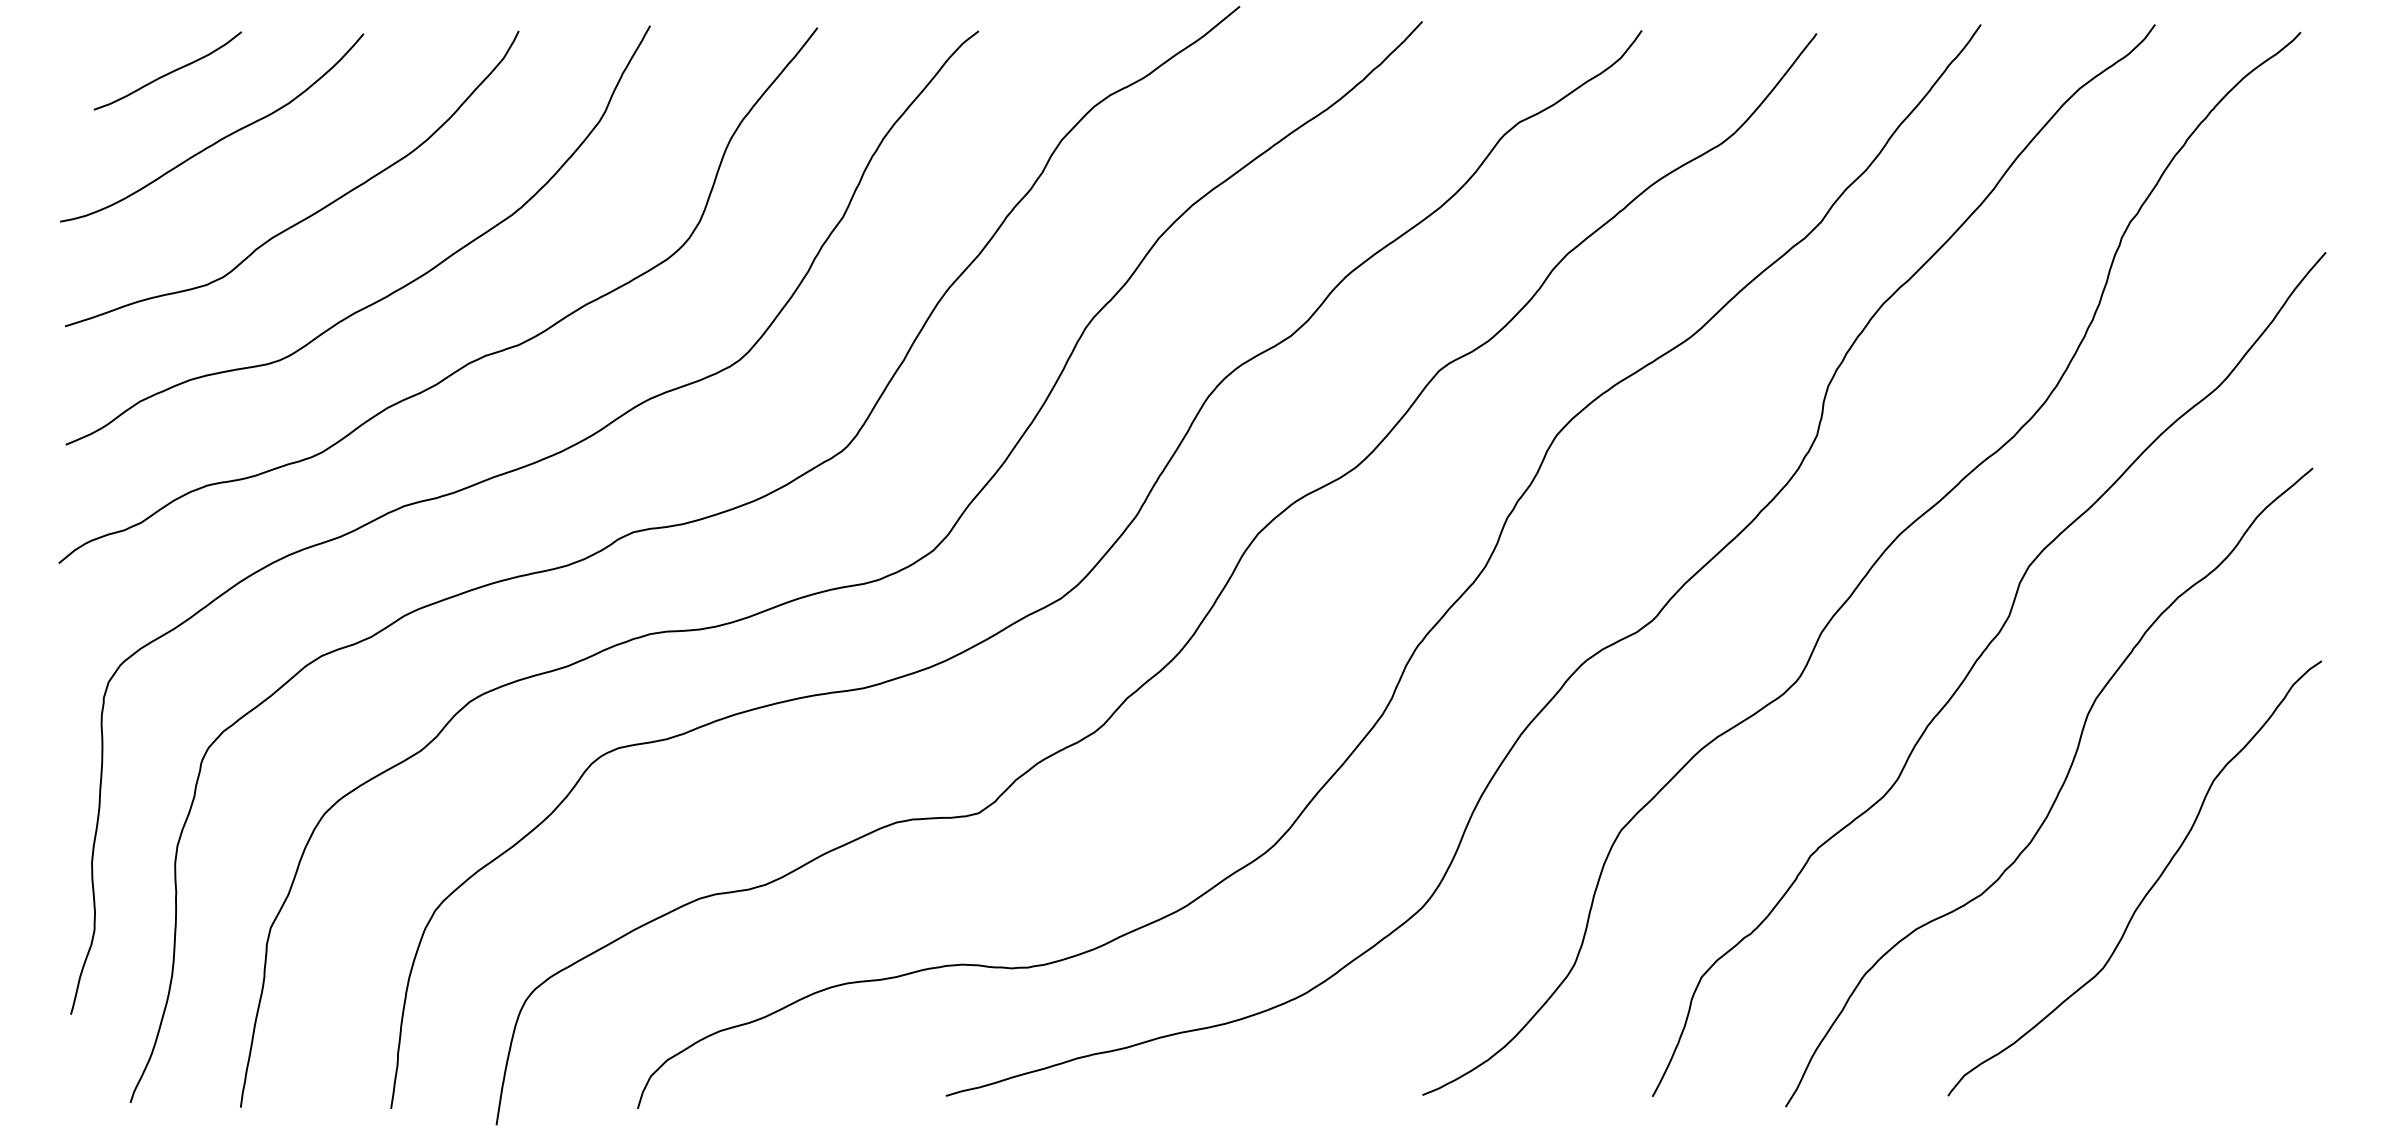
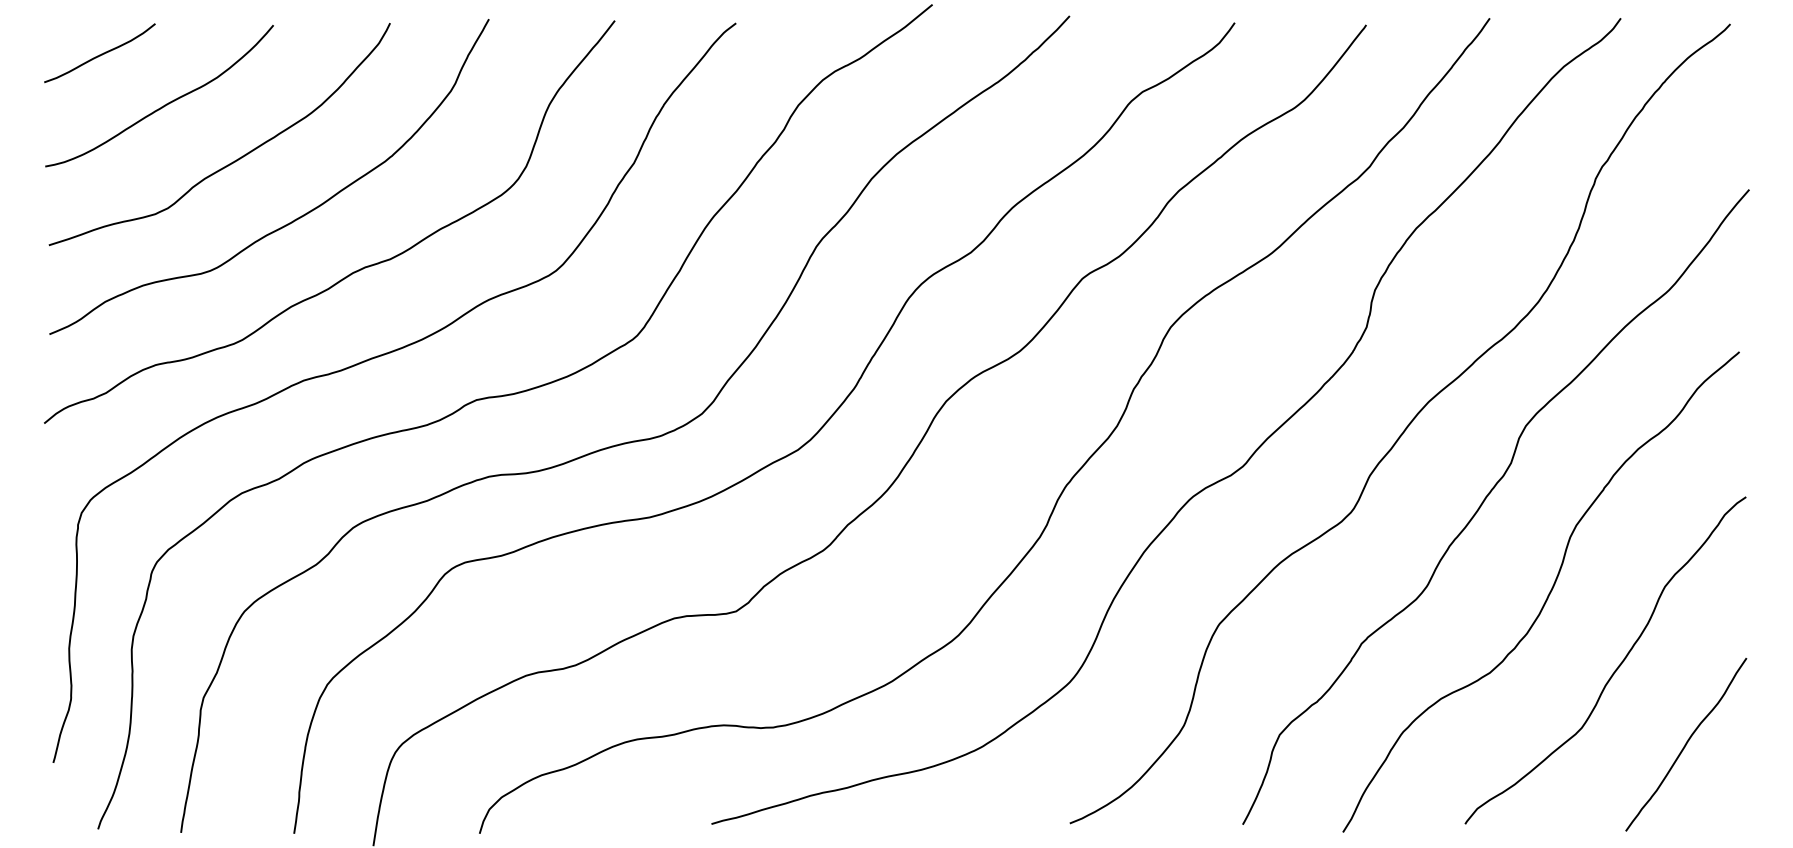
curve: (168, 72) -> (100, 54), moved
curve: (2241, 990) -> (1685, 744), added

